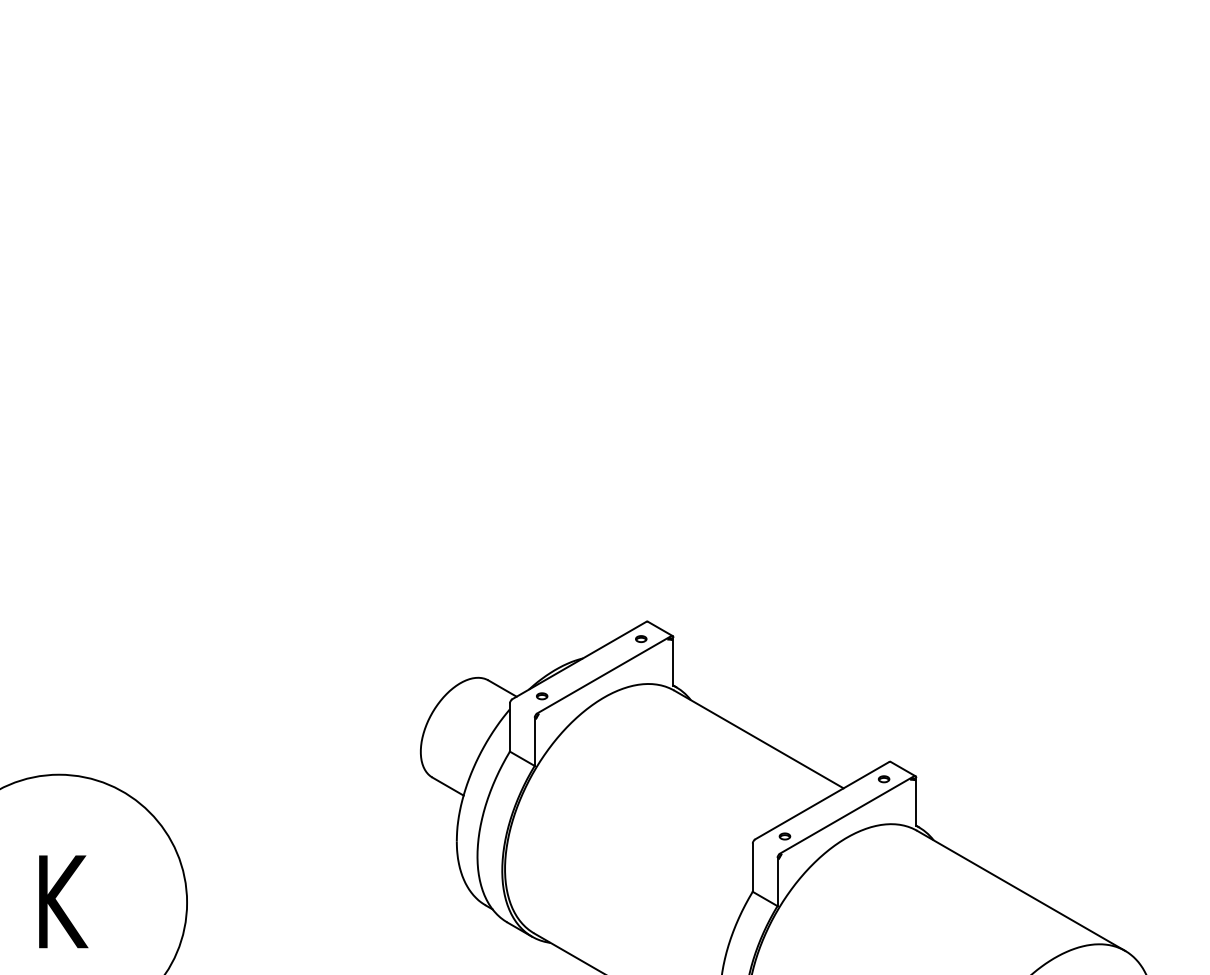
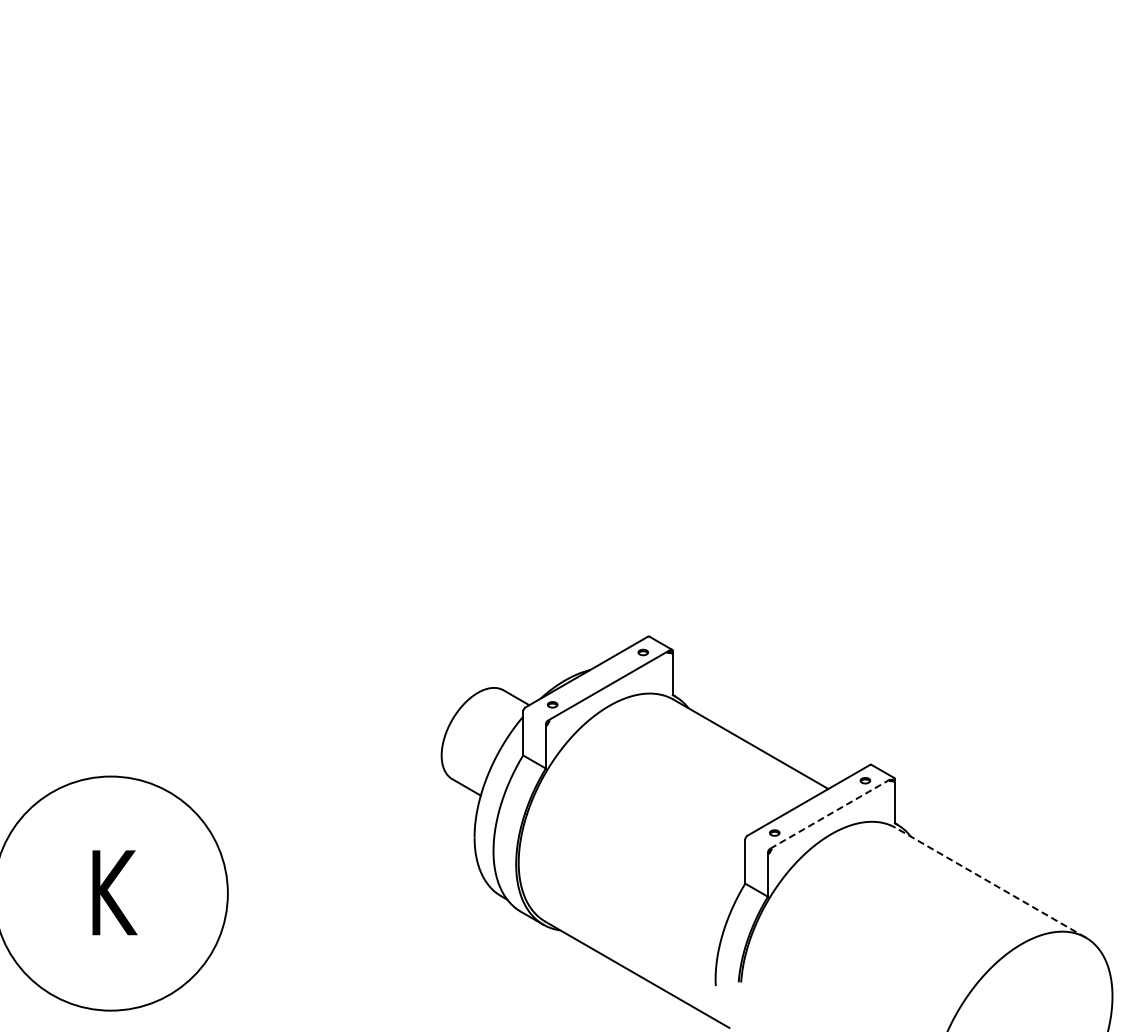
line: (847, 815) -> (831, 813), solid -> dashed
line: (1020, 890) -> (990, 882), solid -> dashed

